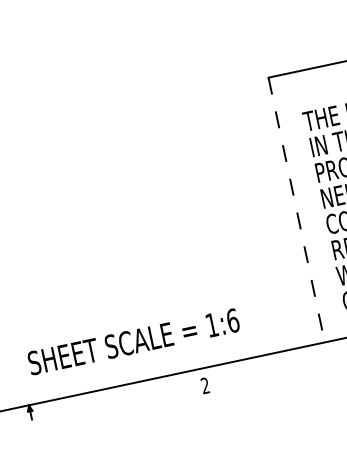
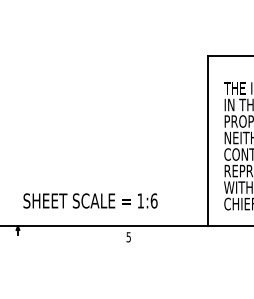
line: (296, 210) -> (207, 141), dashed -> solid
text: (205, 386) -> (128, 237), 2 -> 5

